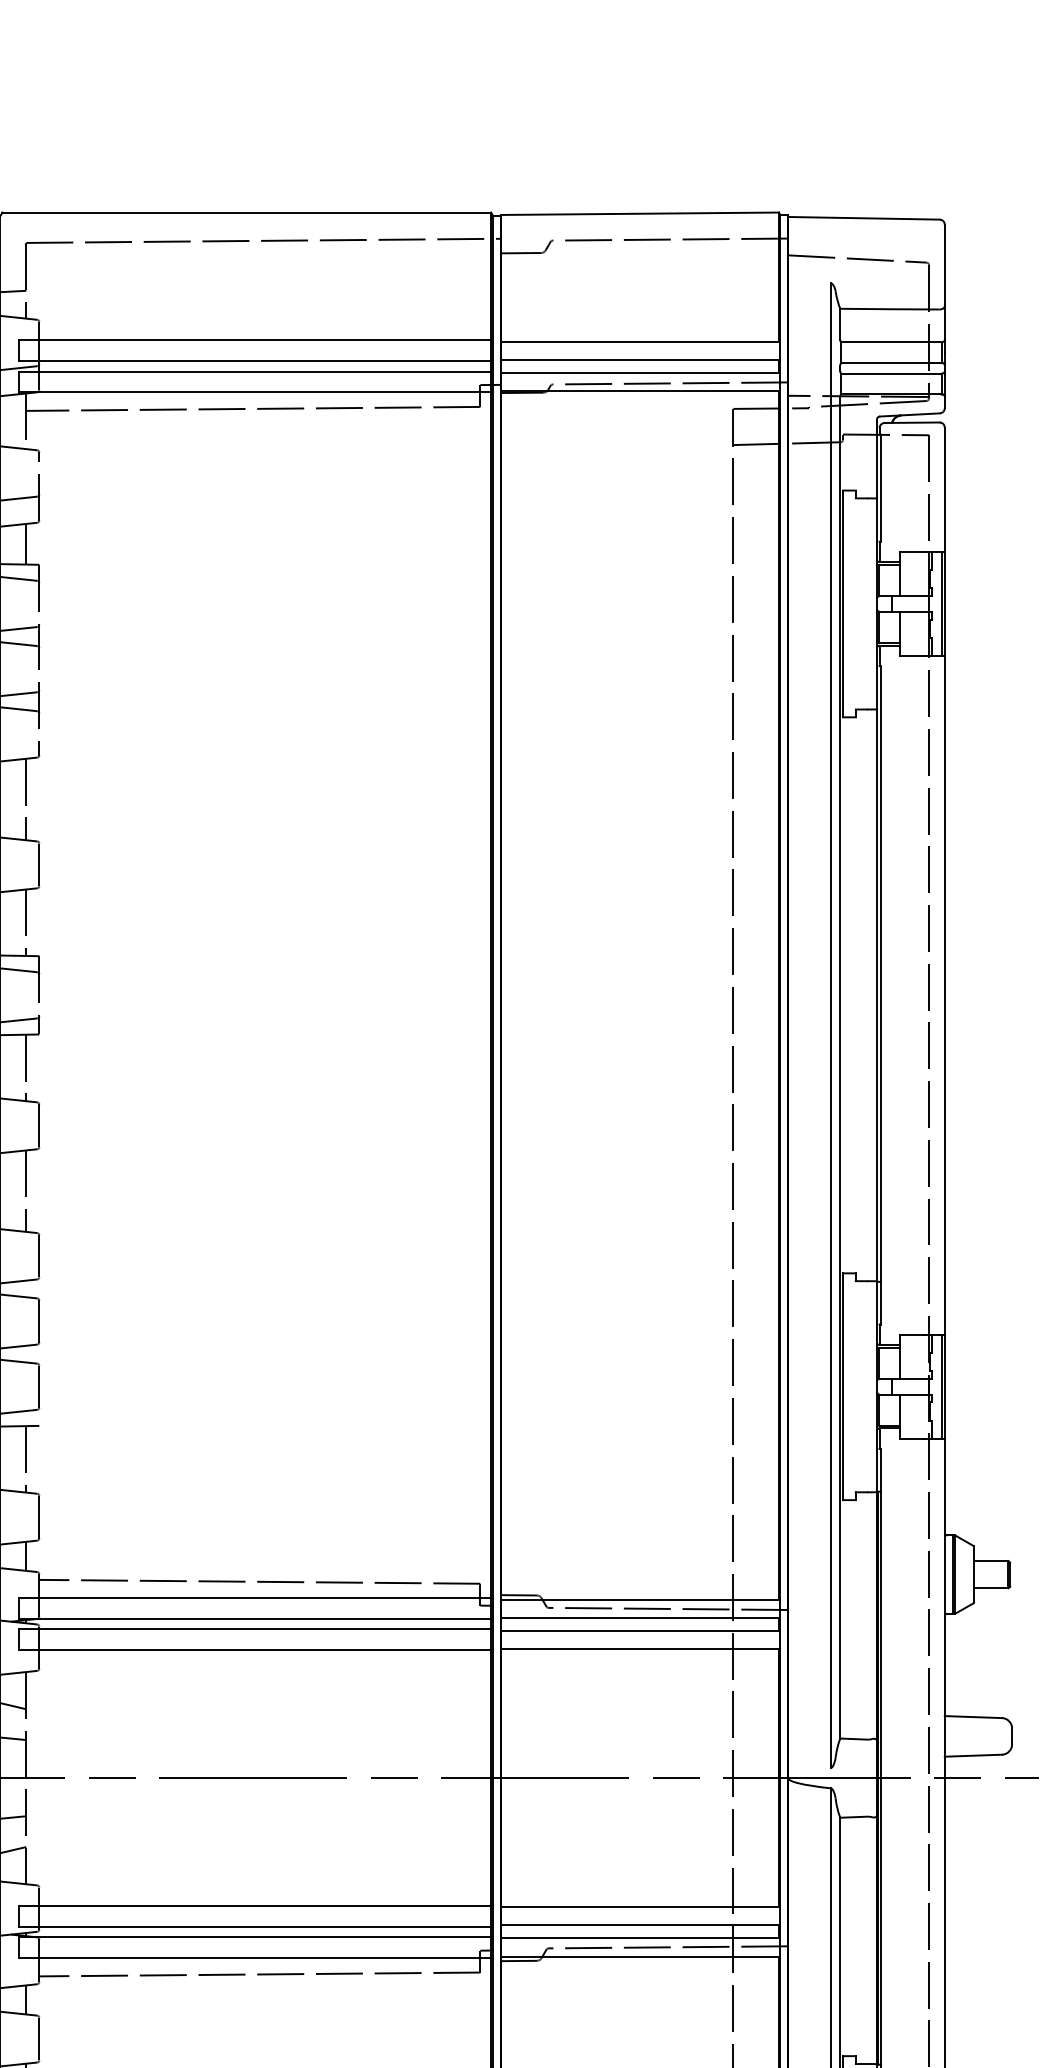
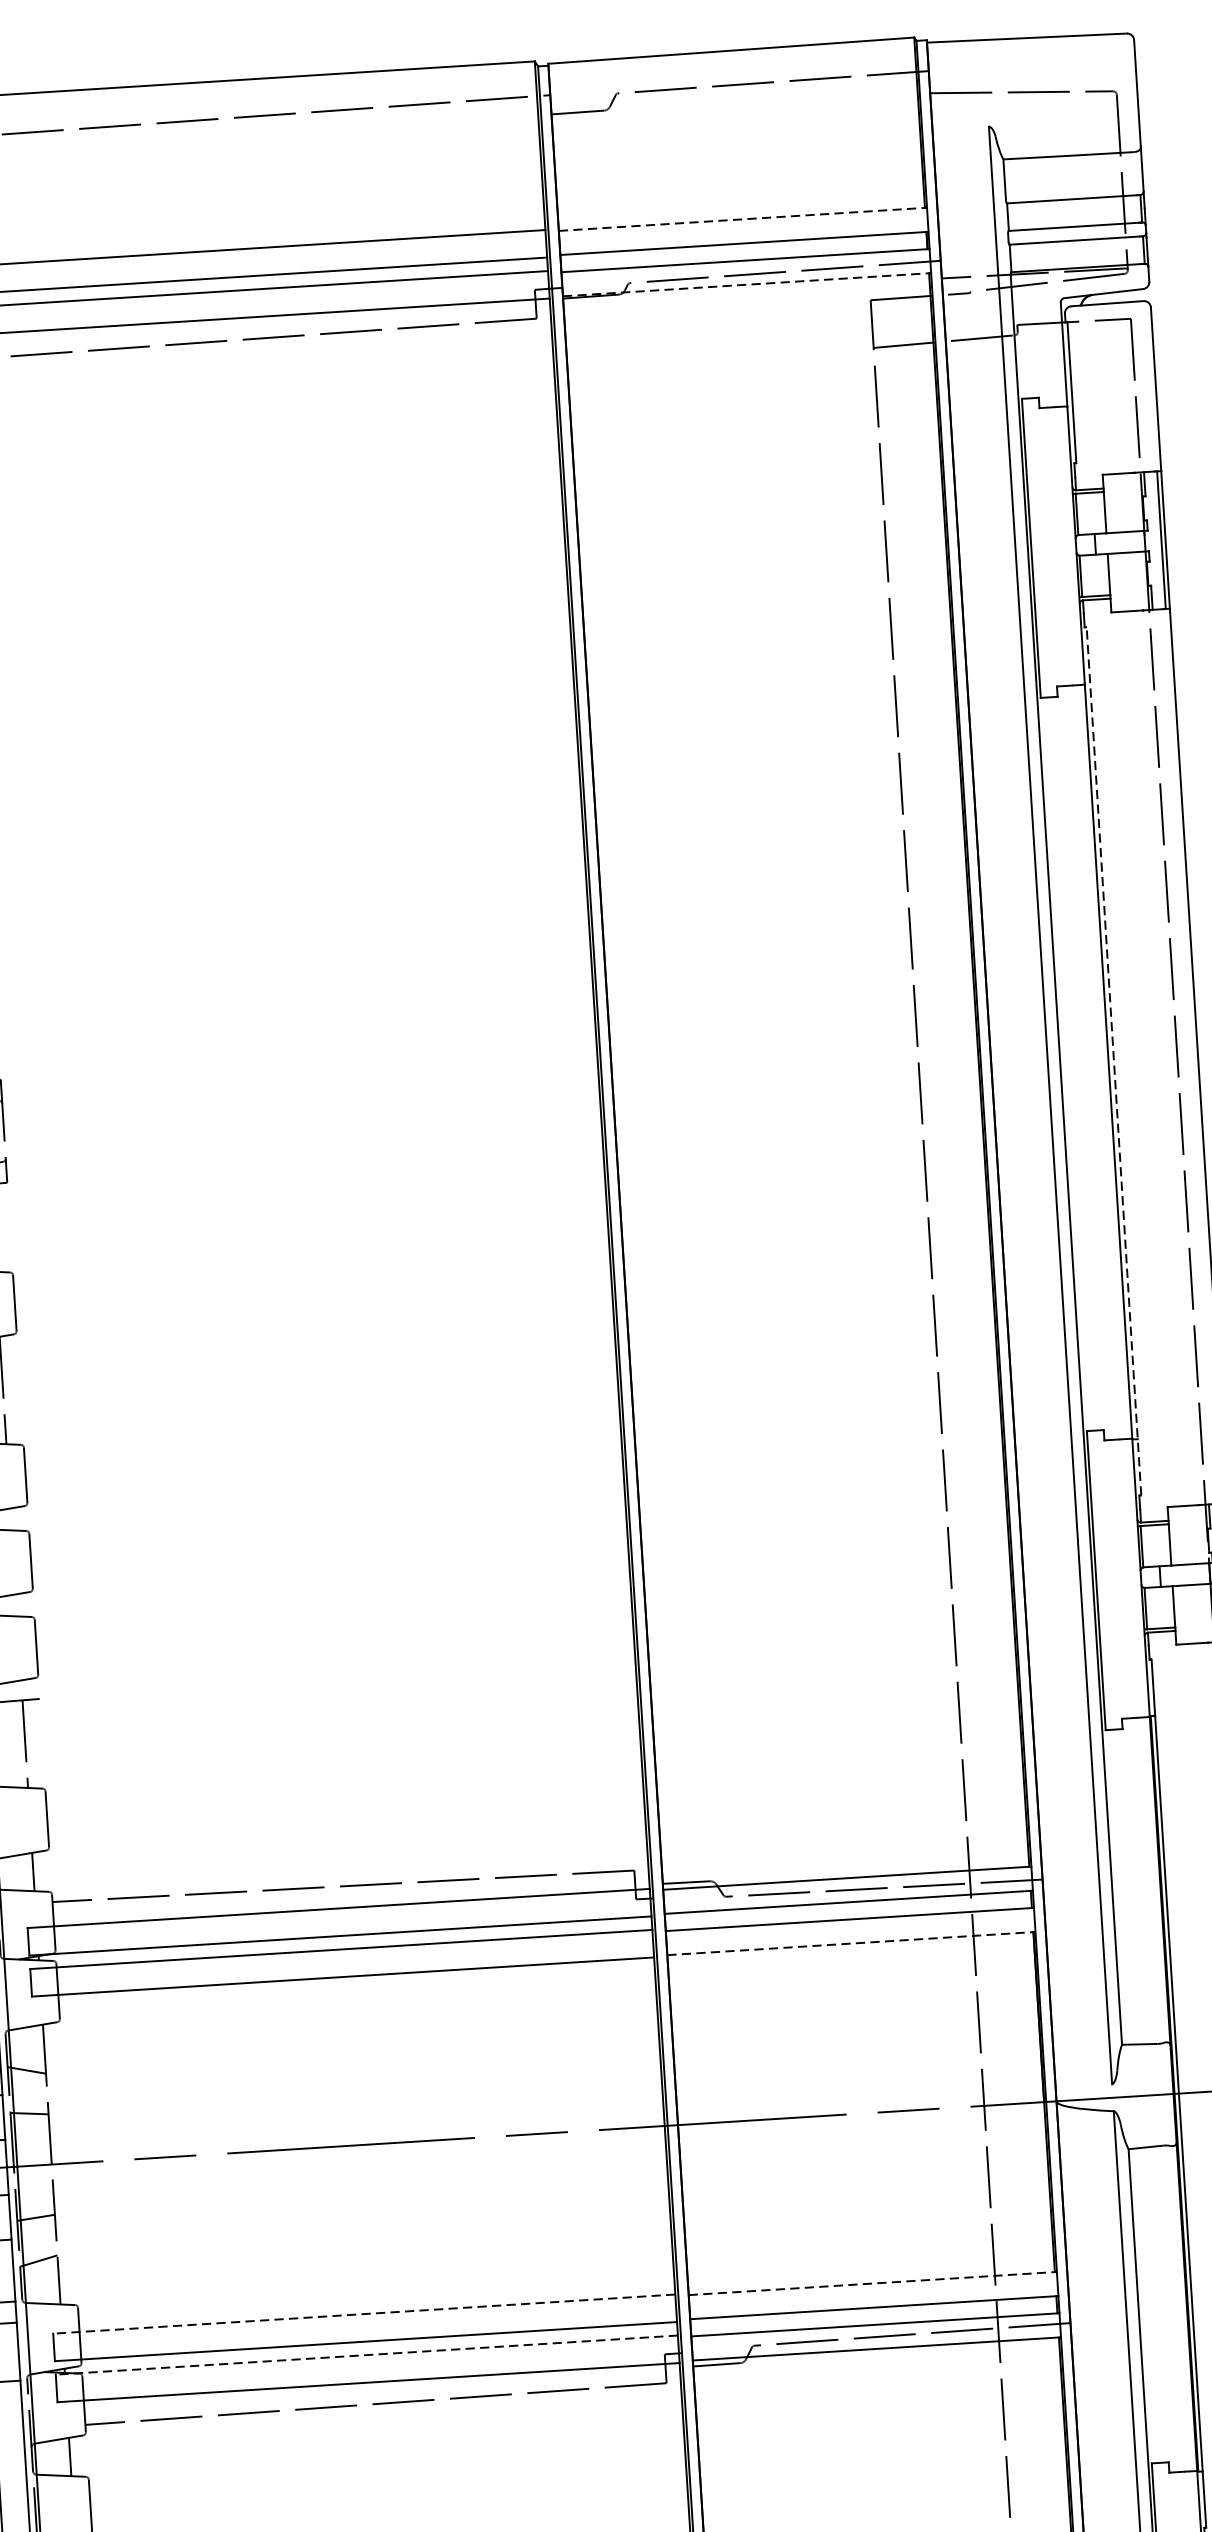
line: (640, 341) -> (742, 219), solid -> dashed
line: (640, 391) -> (746, 285), solid -> dashed
line: (881, 994) -> (1114, 1060), solid -> dashed
line: (640, 1649) -> (851, 1943), solid -> dashed
line: (255, 1905) -> (364, 2313), solid -> dashed
line: (640, 1907) -> (872, 2284), solid -> dashed
line: (255, 1937) -> (367, 2355), solid -> dashed

